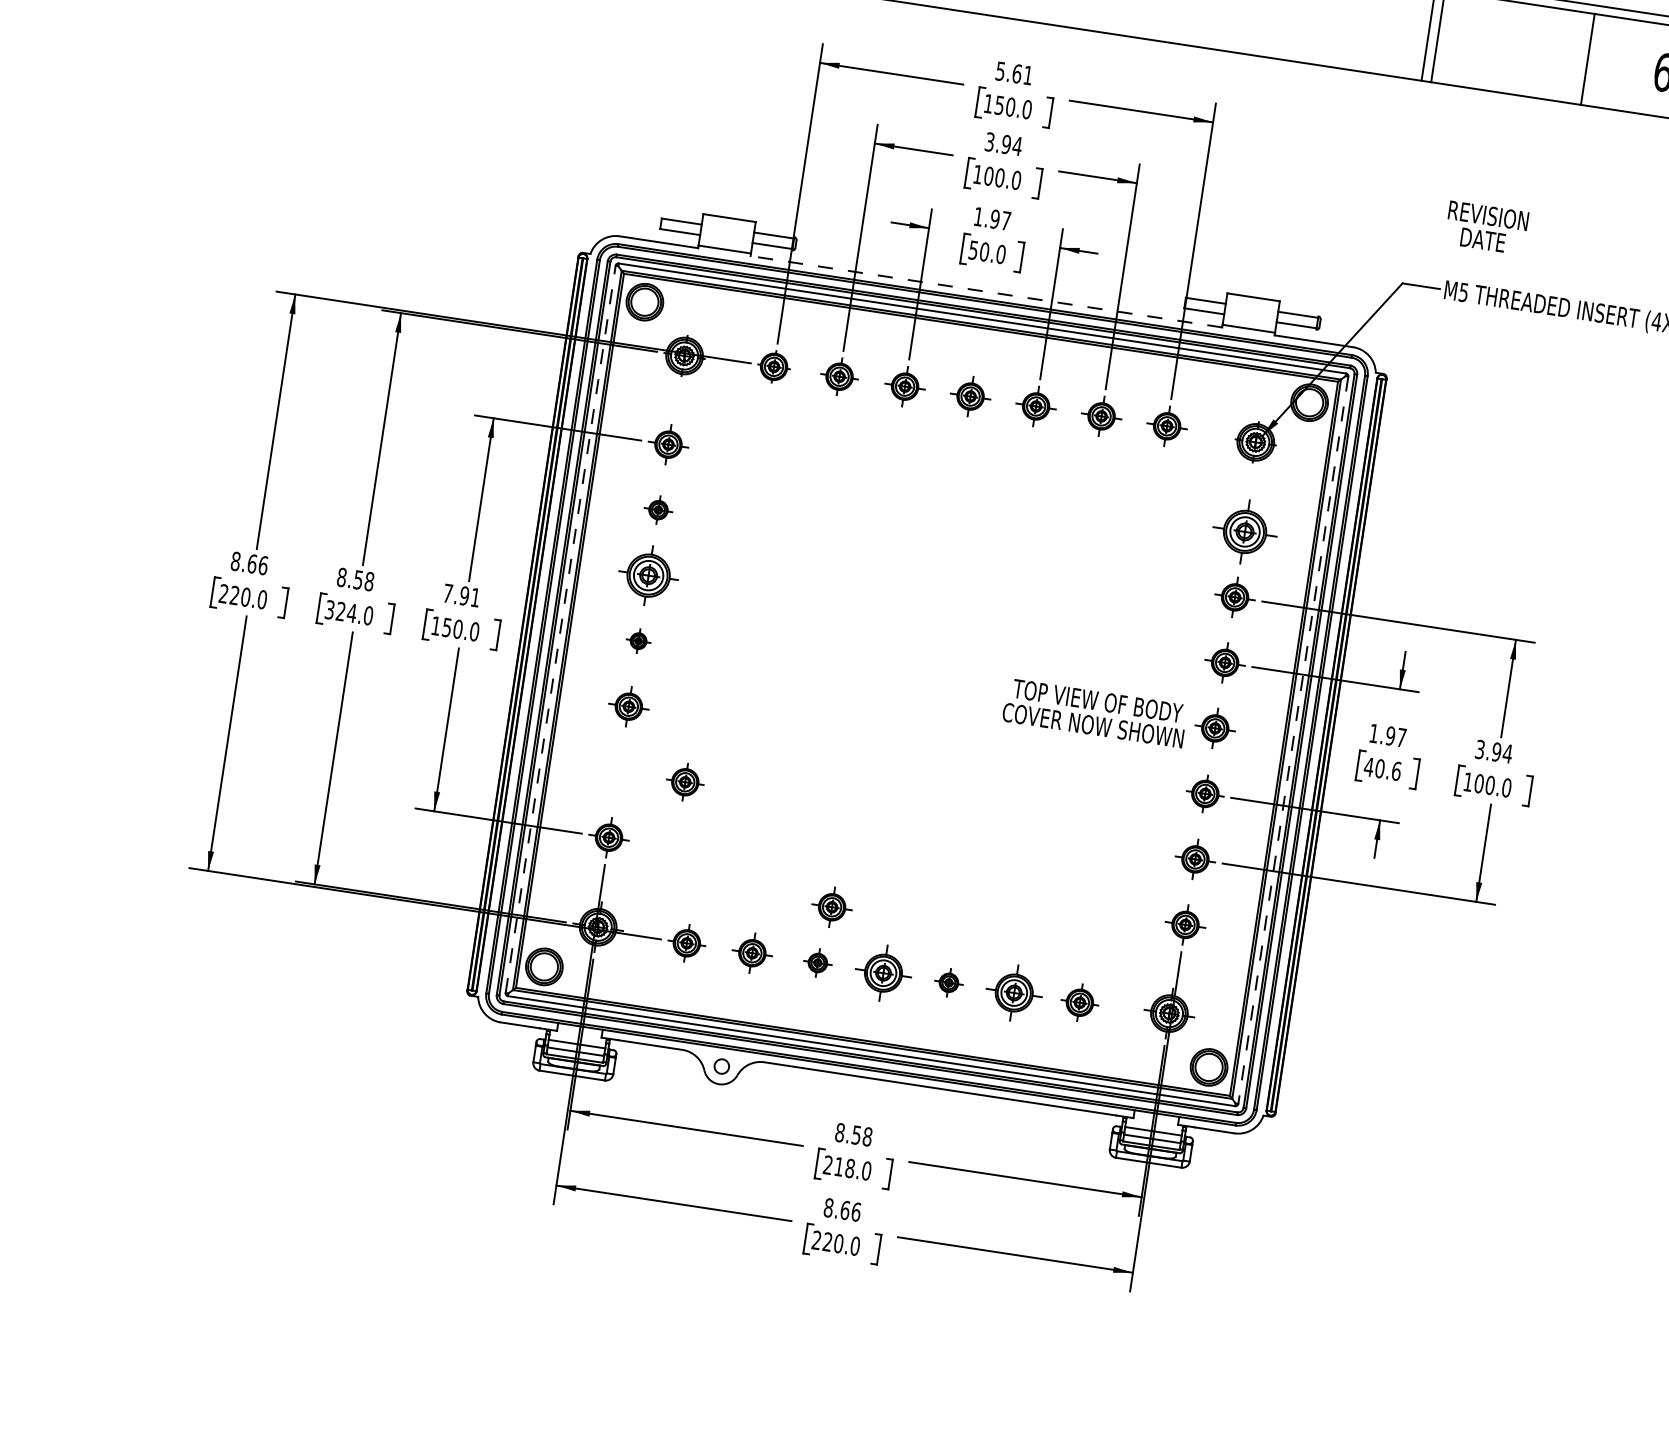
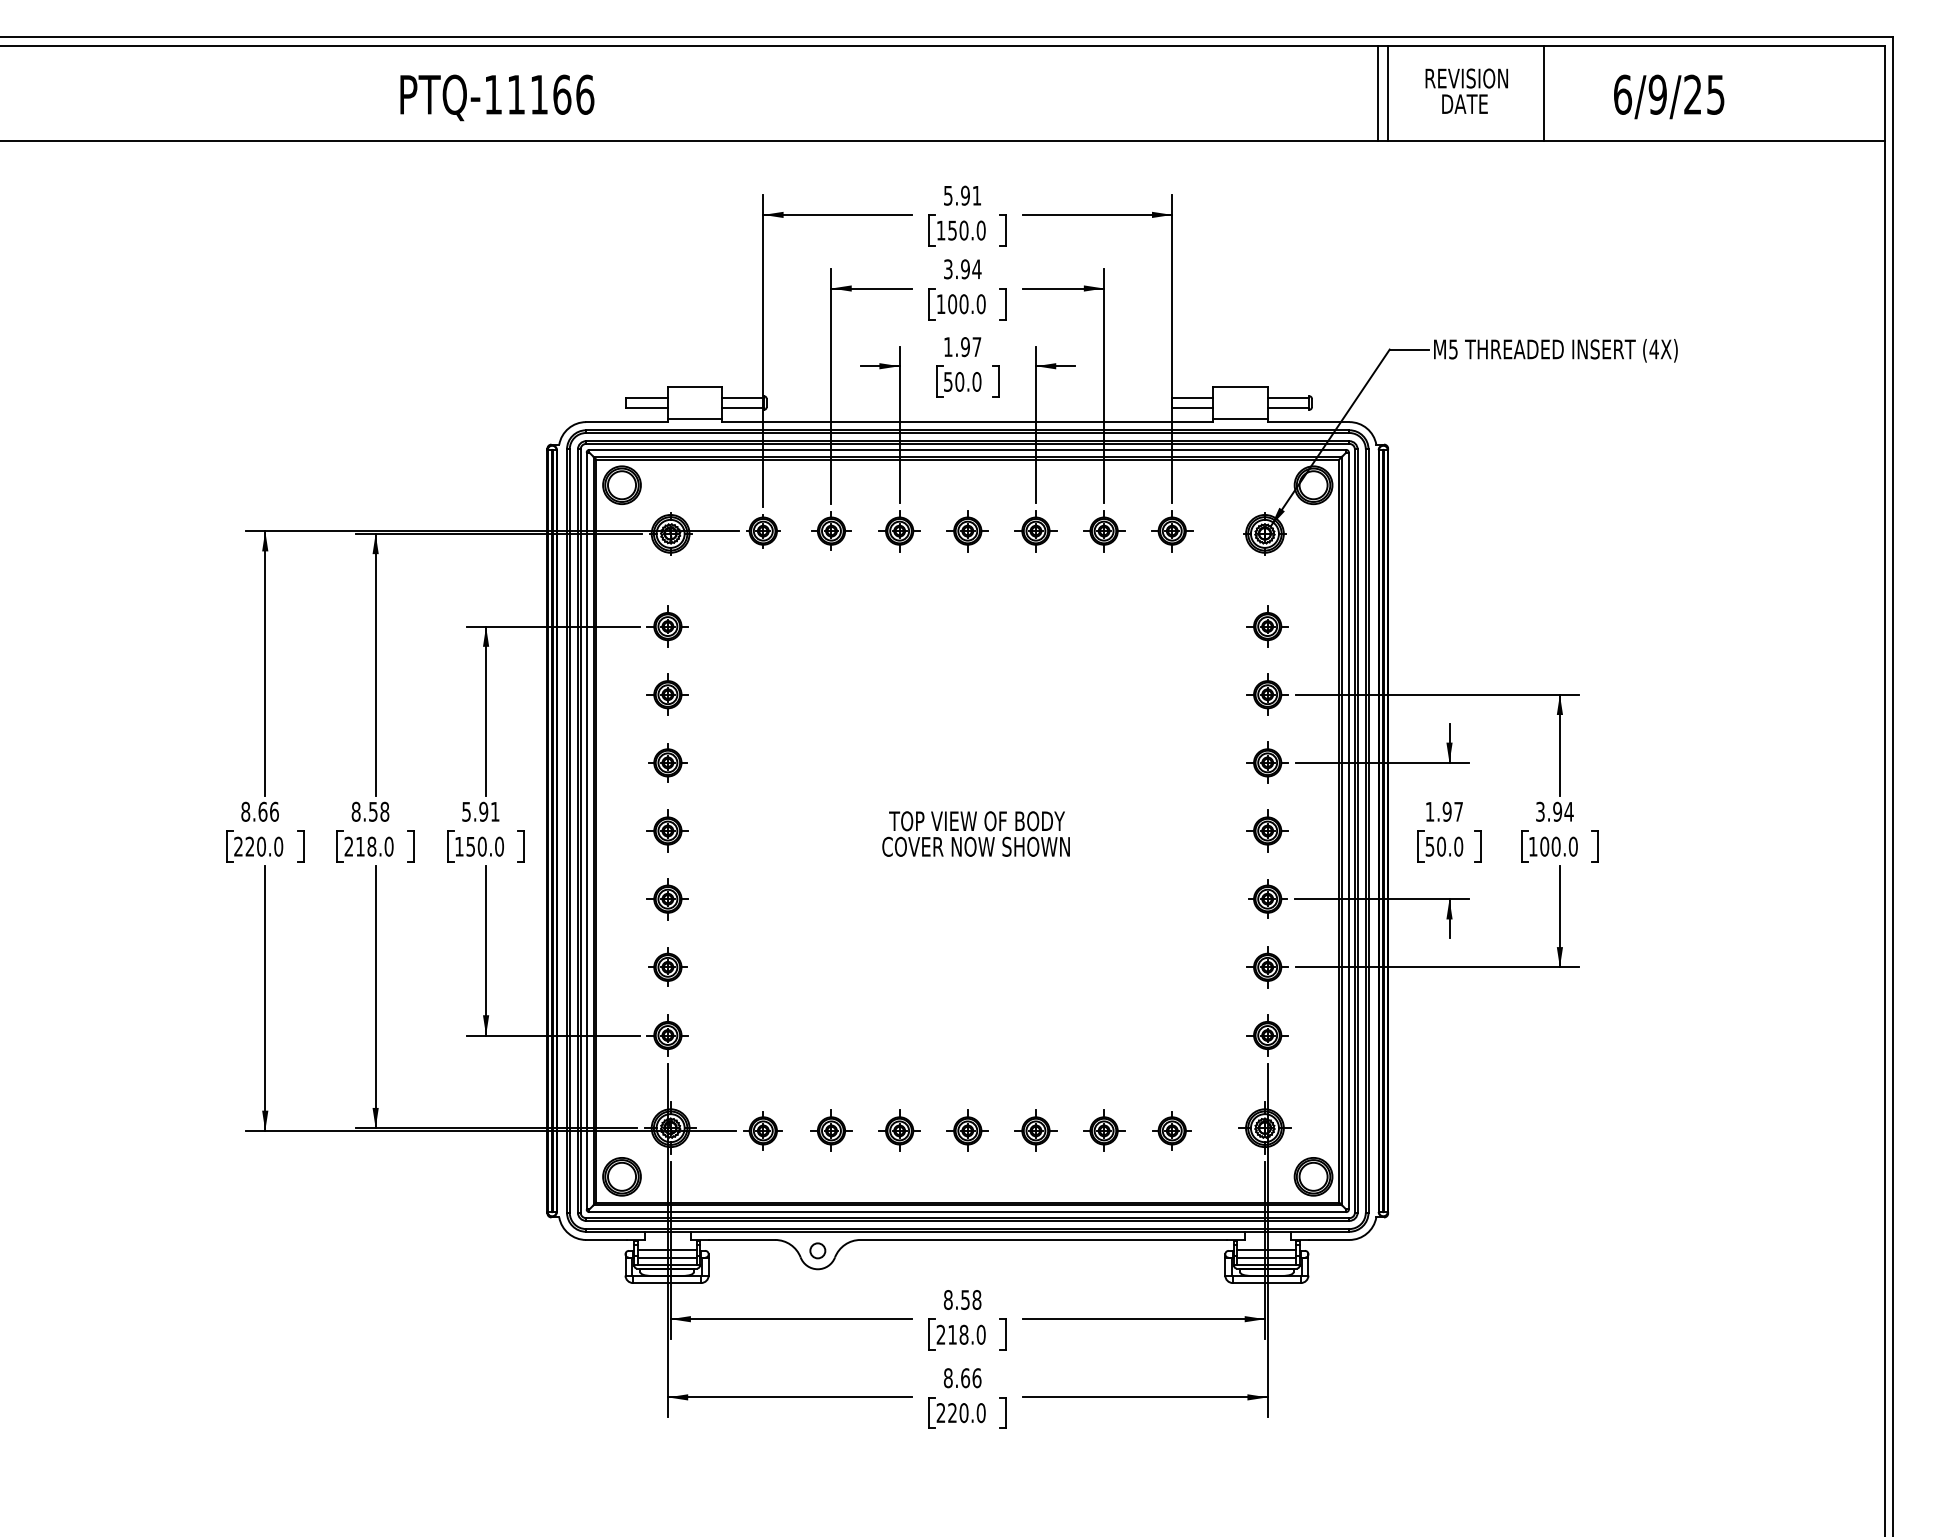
text: (1017, 73) -> (965, 195), 5.61 -> 5.91
text: (1486, 227) -> (1466, 90), moved
line: (986, 292) -> (967, 422), dashed -> solid
part: (658, 509) -> (667, 694), size x1.43
part: (1244, 531) -> (1267, 626), size x0.62
part: (648, 575) -> (667, 762), size x0.62
text: (448, 593) -> (466, 811), 7.91 -> 5.91
text: (341, 611) -> (360, 846), 324.0 -> 218.0
line: (560, 628) -> (586, 830), dashed -> solid
part: (638, 640) -> (667, 830), size x1.67
text: (1094, 712) -> (975, 833), moved
line: (1292, 740) -> (1348, 831), dashed -> solid
text: (1382, 768) -> (1444, 846), 40.6 -> 50.0
part: (684, 781) -> (667, 966), moved
part: (832, 906) -> (905, 1071), removed
part: (817, 962) -> (899, 1130), size x1.43
part: (883, 972) -> (967, 1130), size x0.71
part: (948, 982) -> (1035, 1130), size x1.43
part: (1014, 992) -> (1104, 1130), size x0.71

